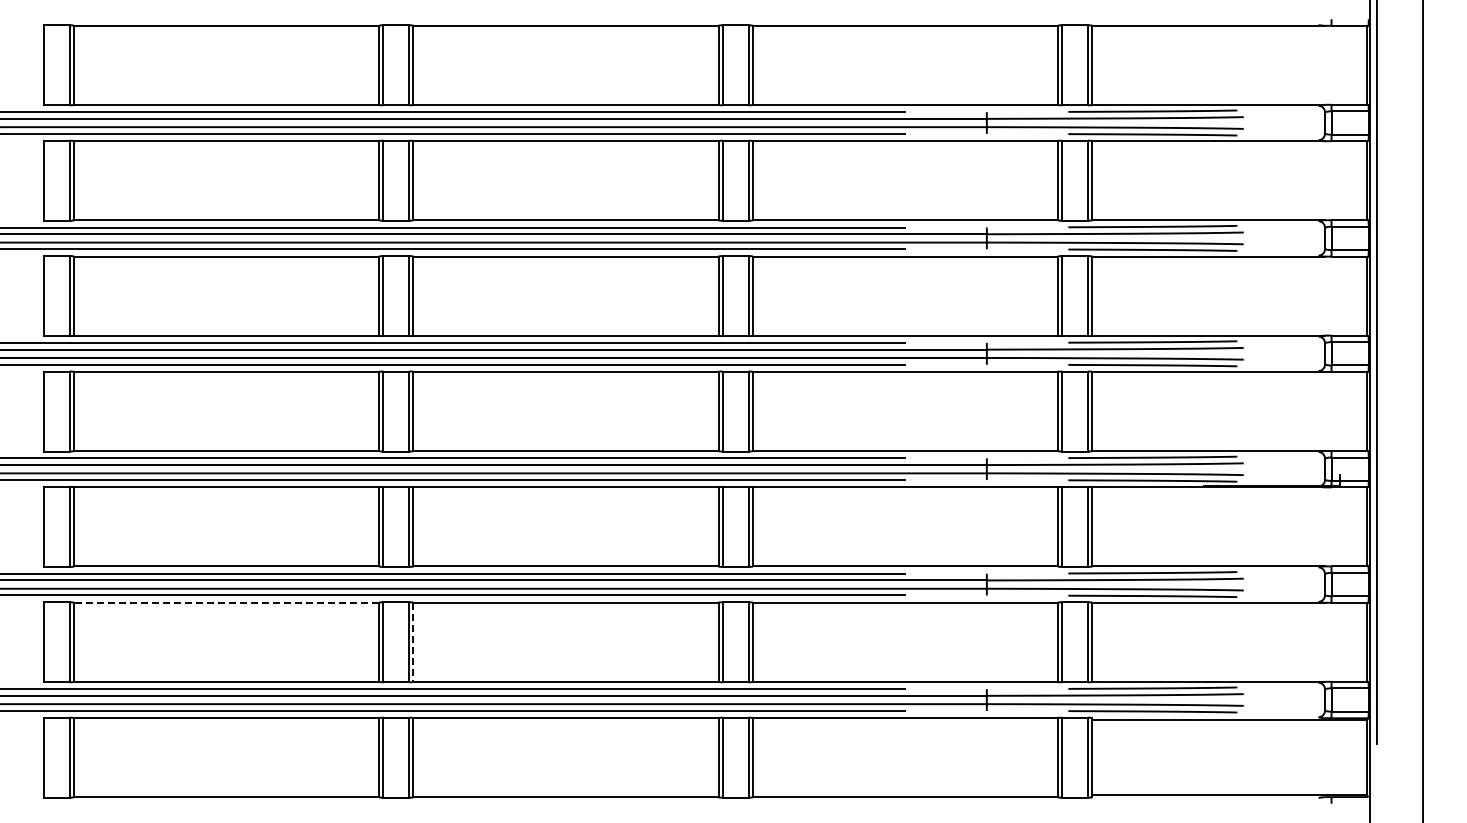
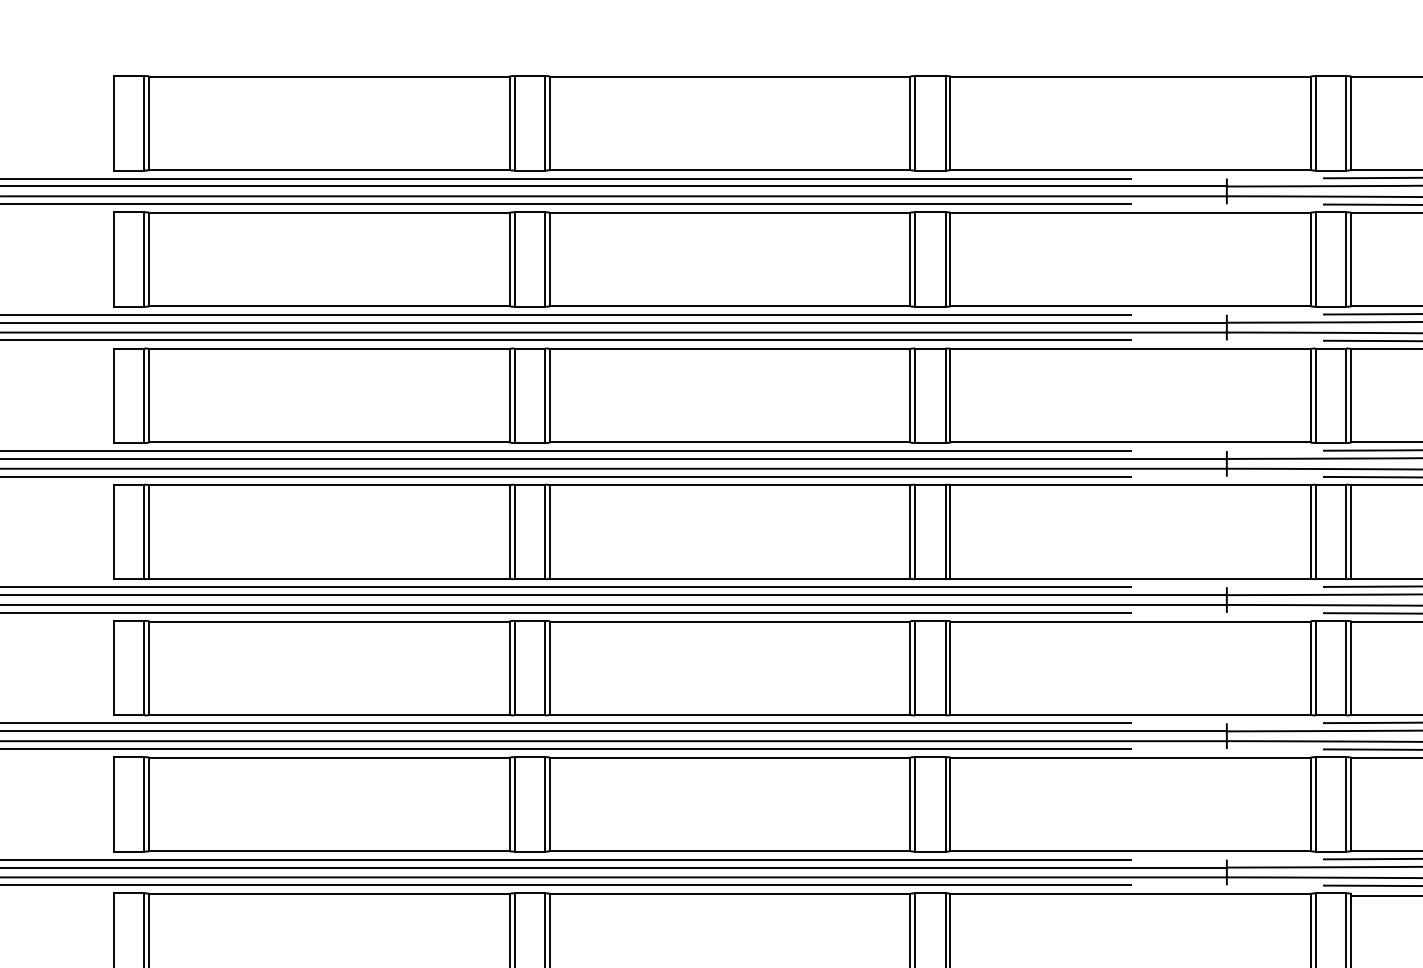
line: (226, 602) -> (329, 757), dashed -> solid
line: (413, 642) -> (550, 804), dashed -> solid

